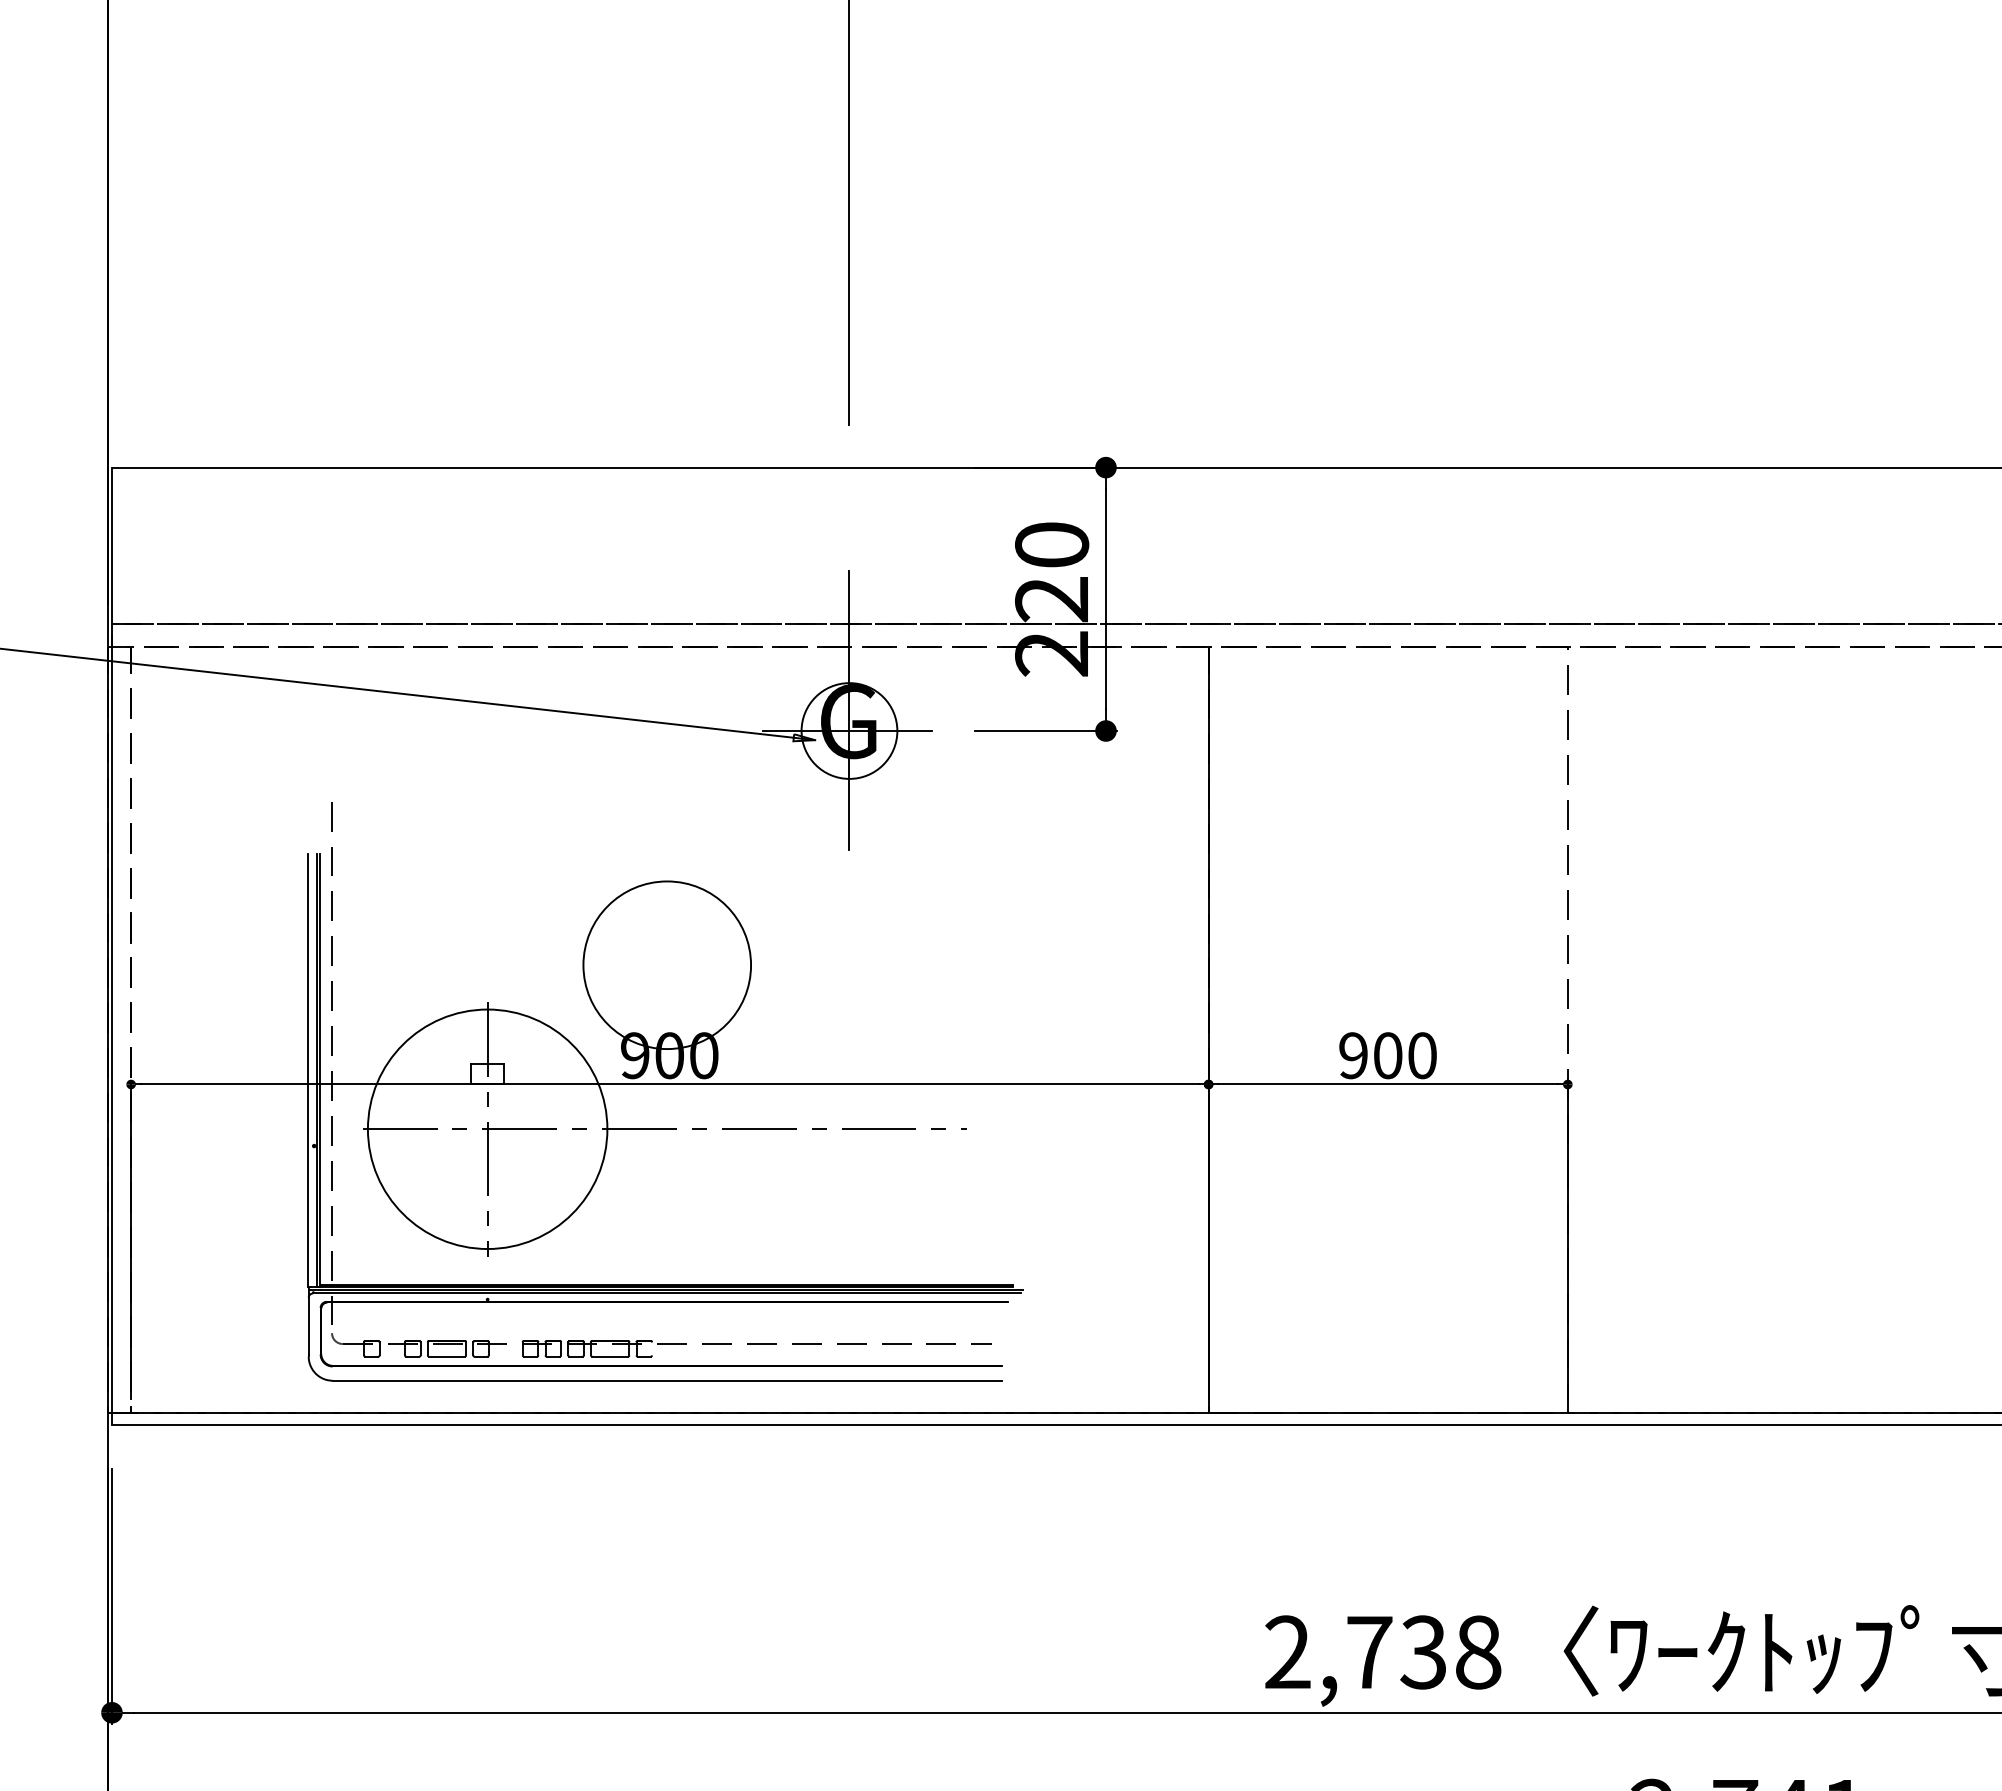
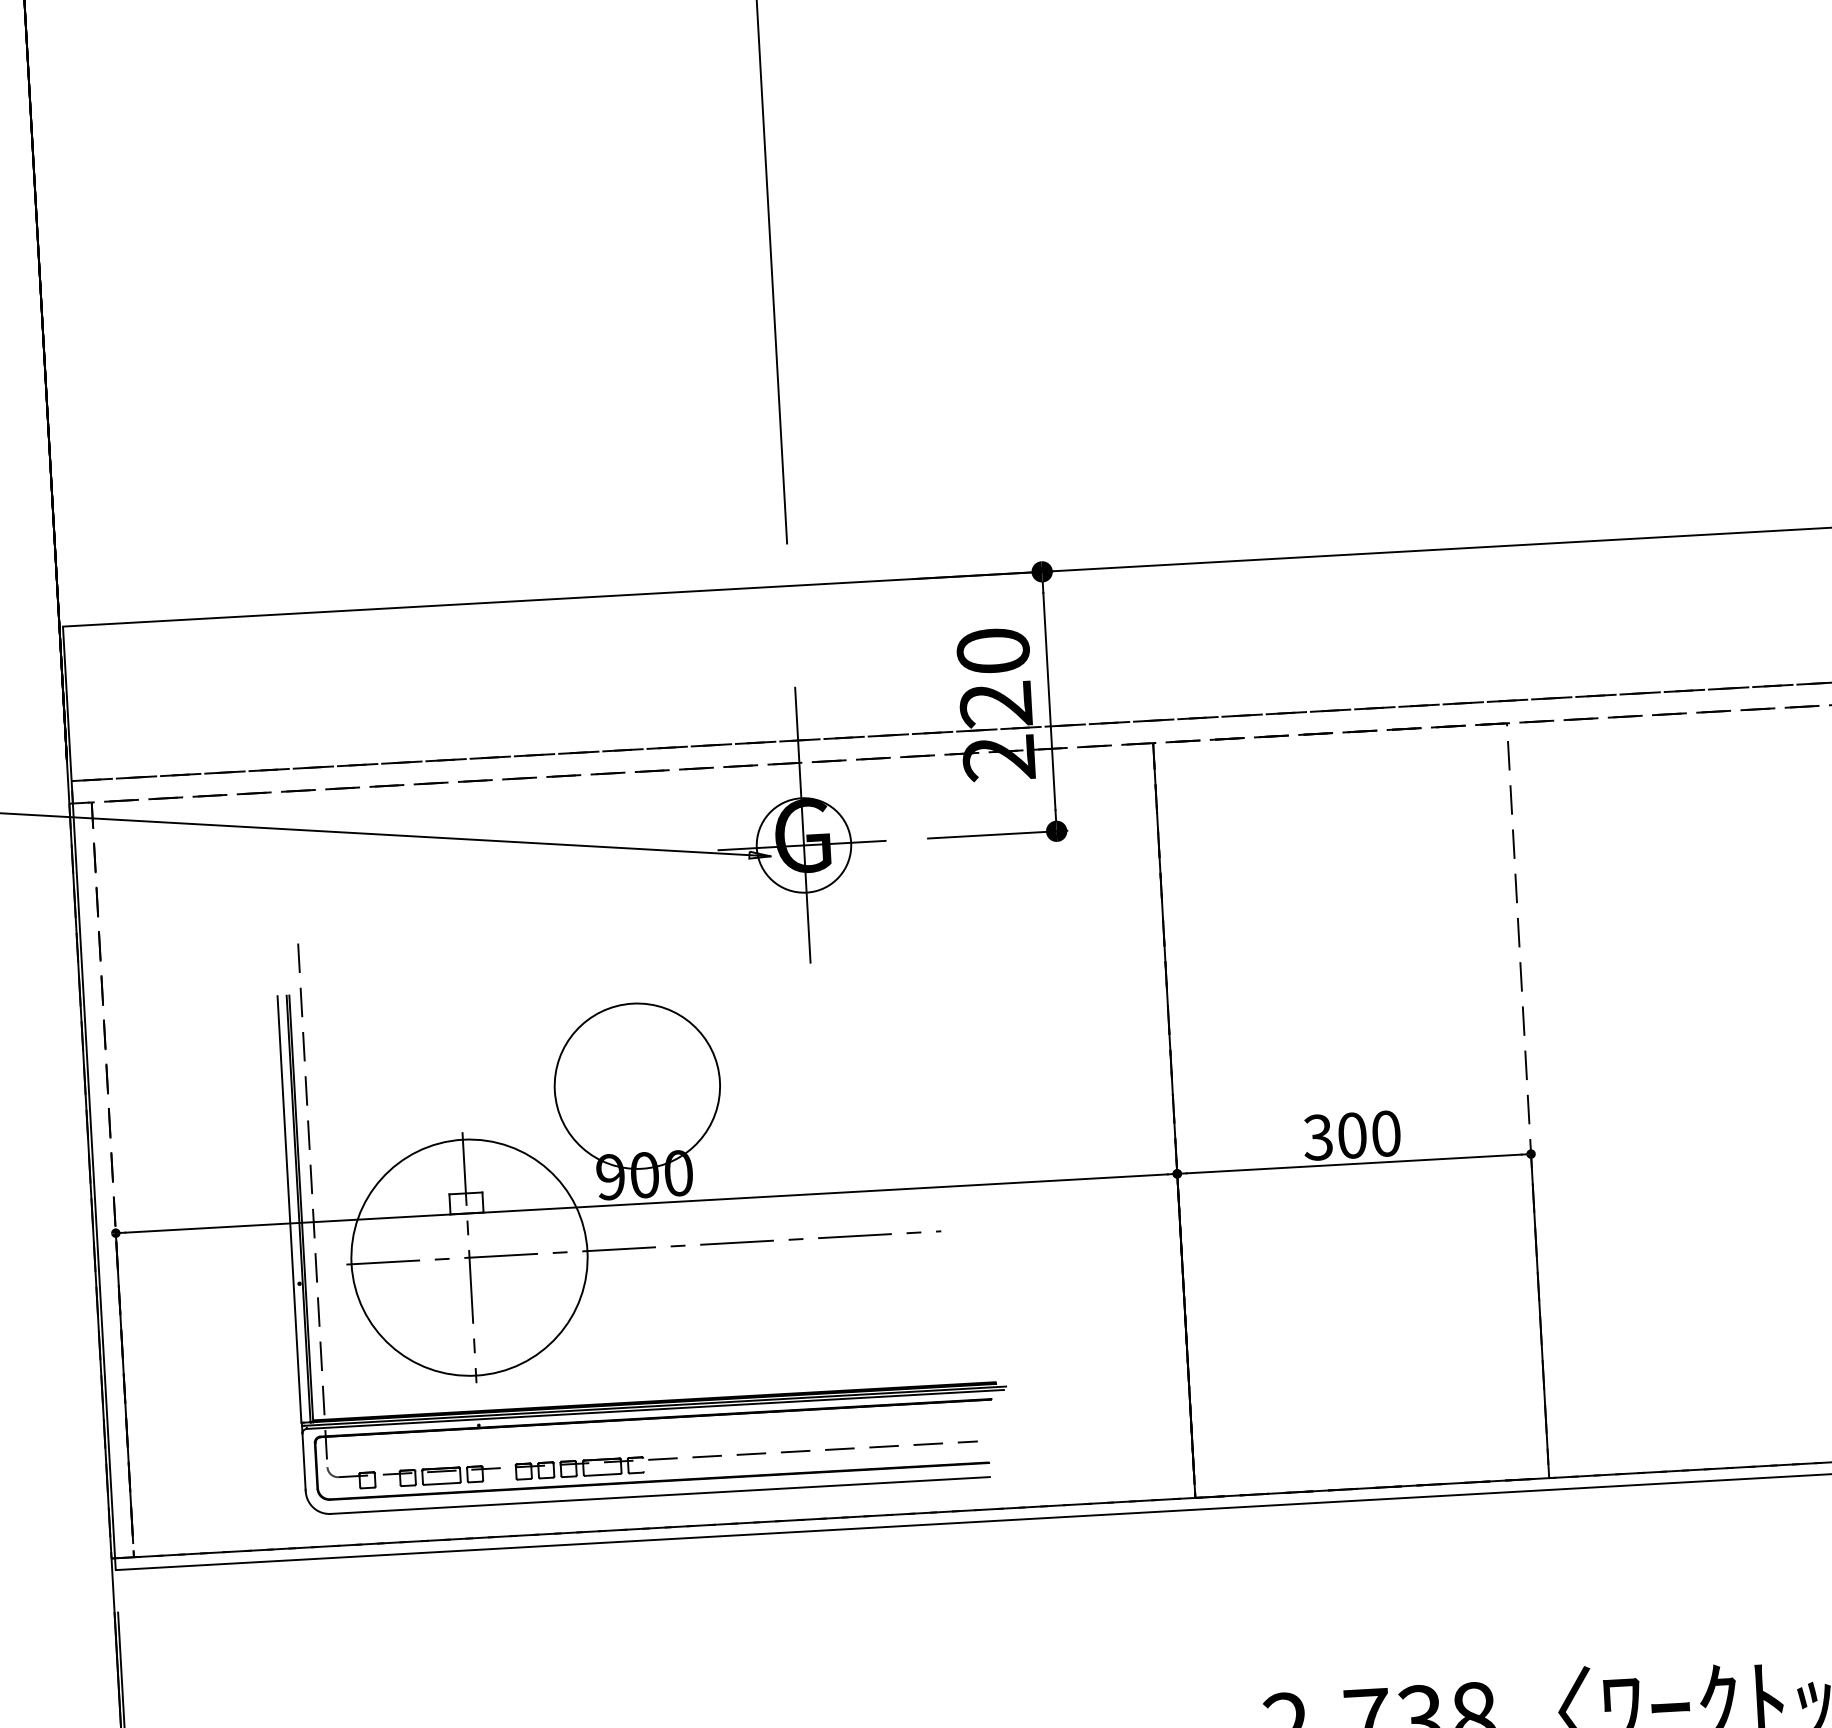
text: (1352, 1055) -> (1317, 1137), 900 -> 300

